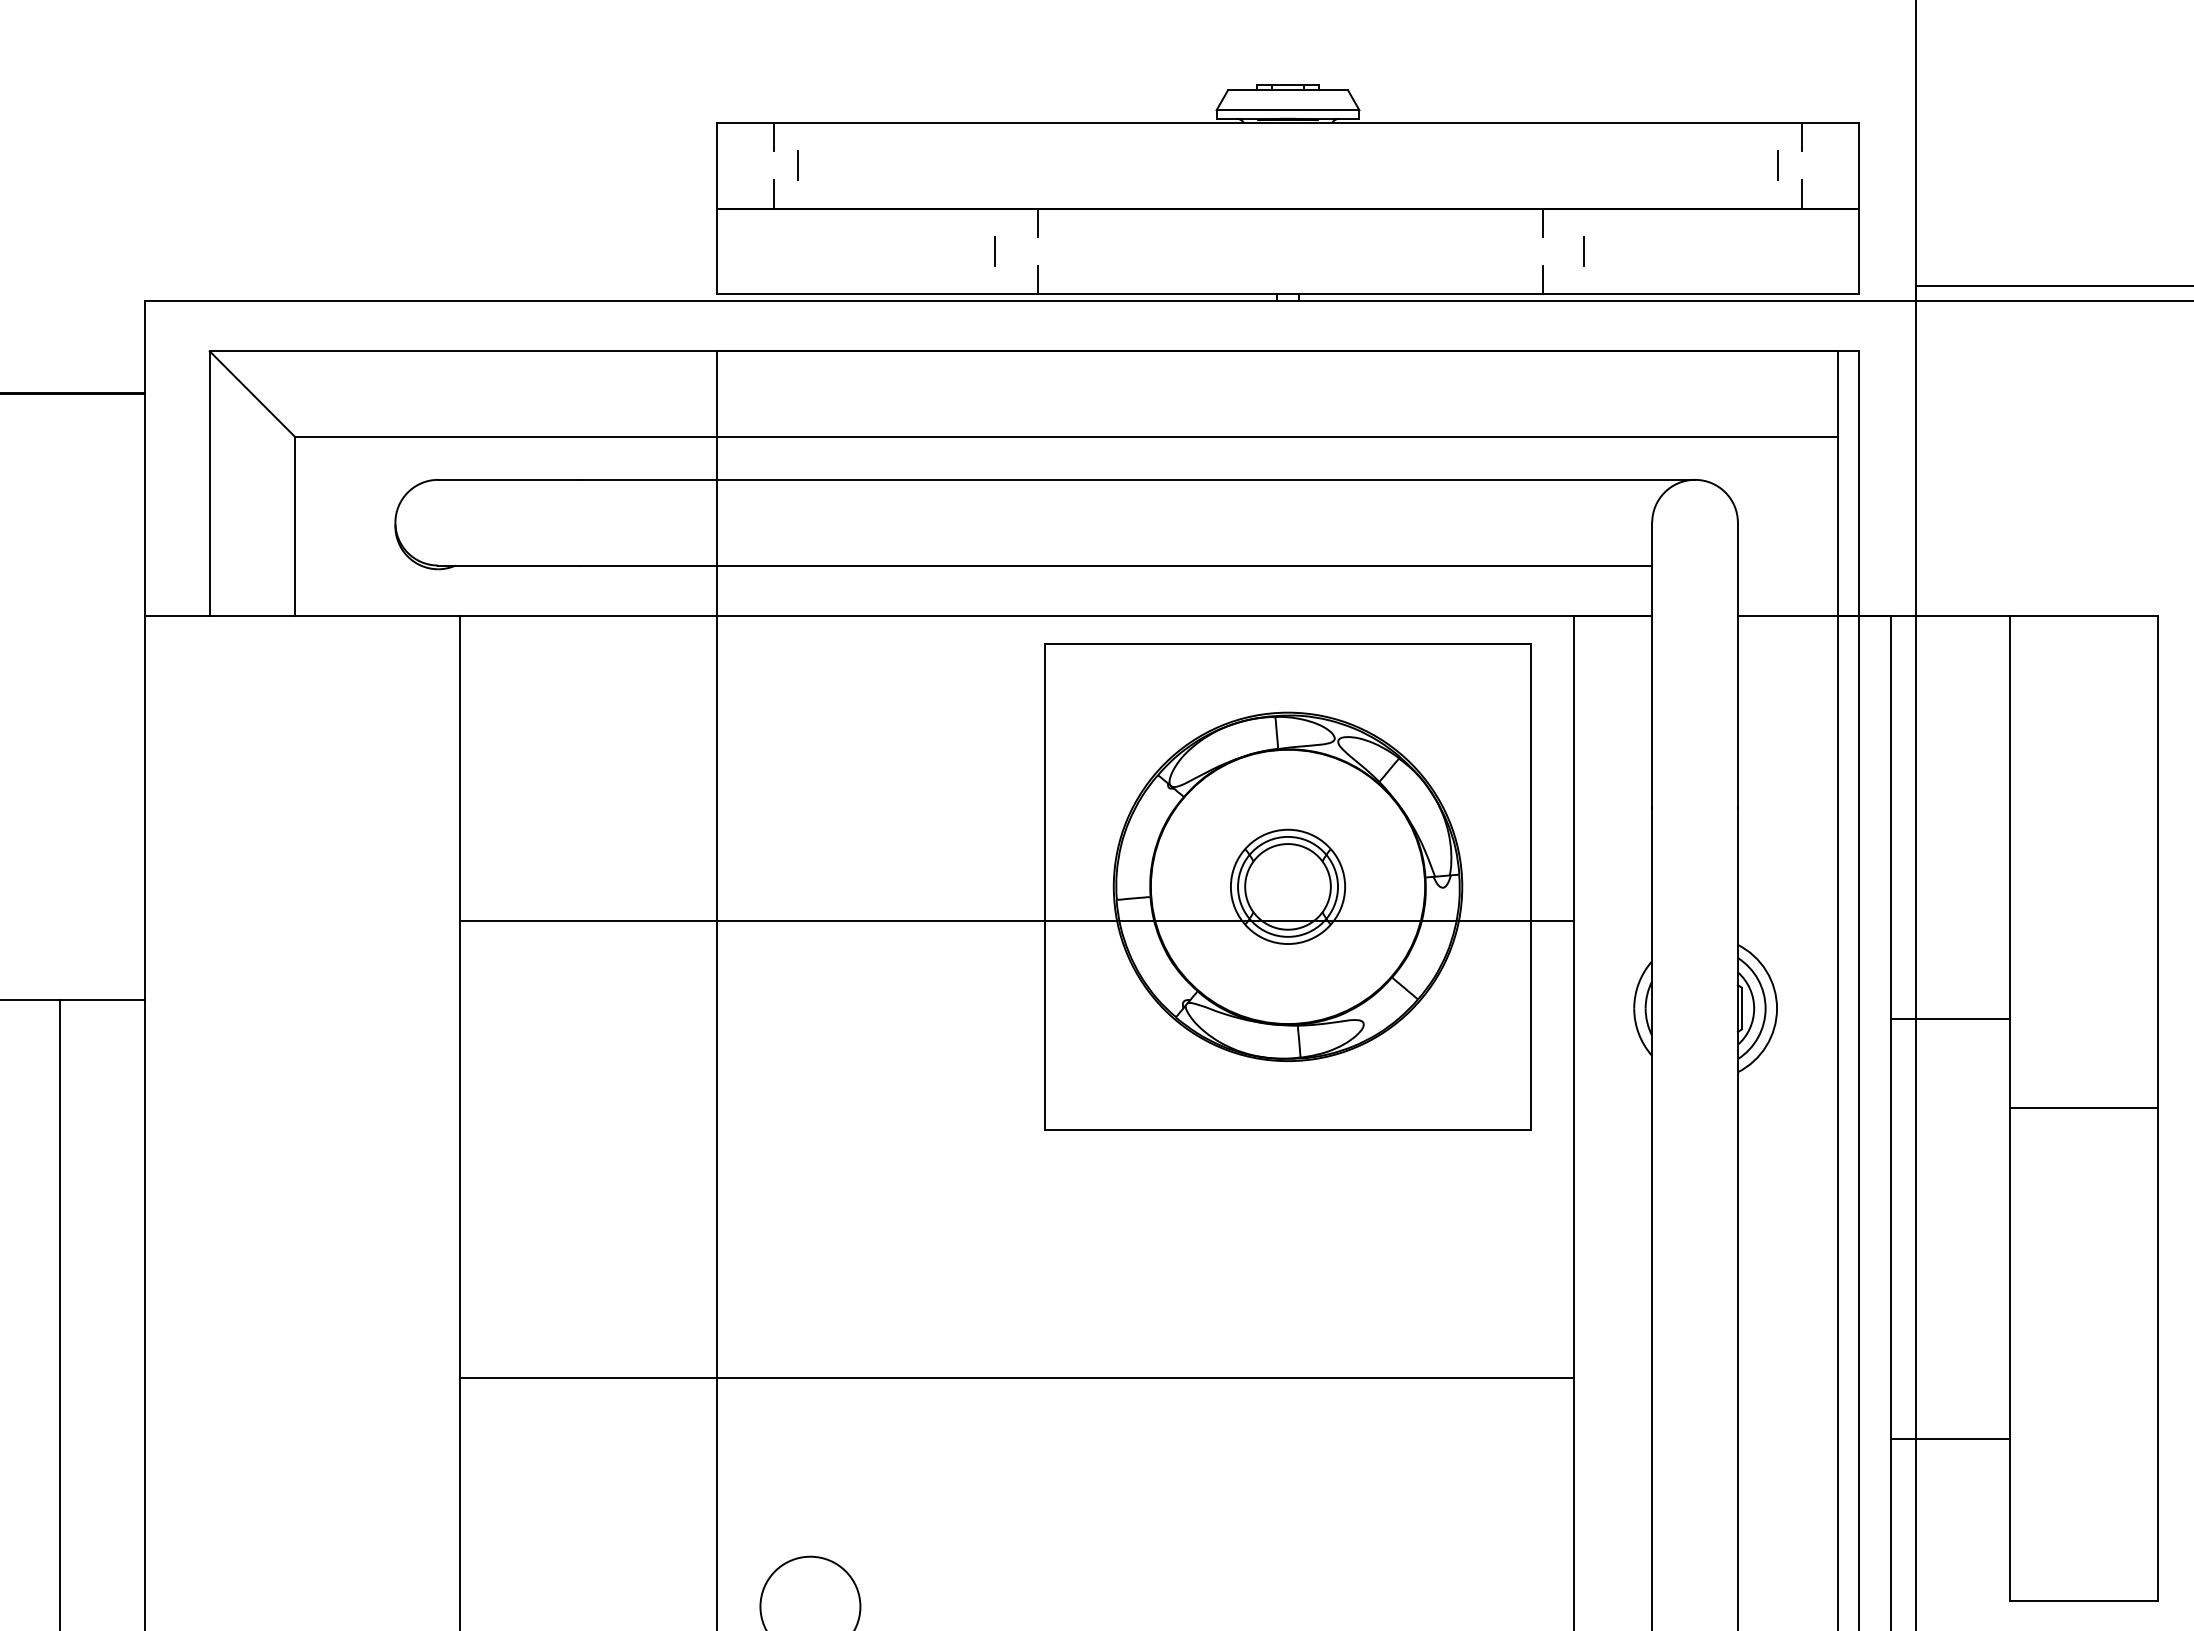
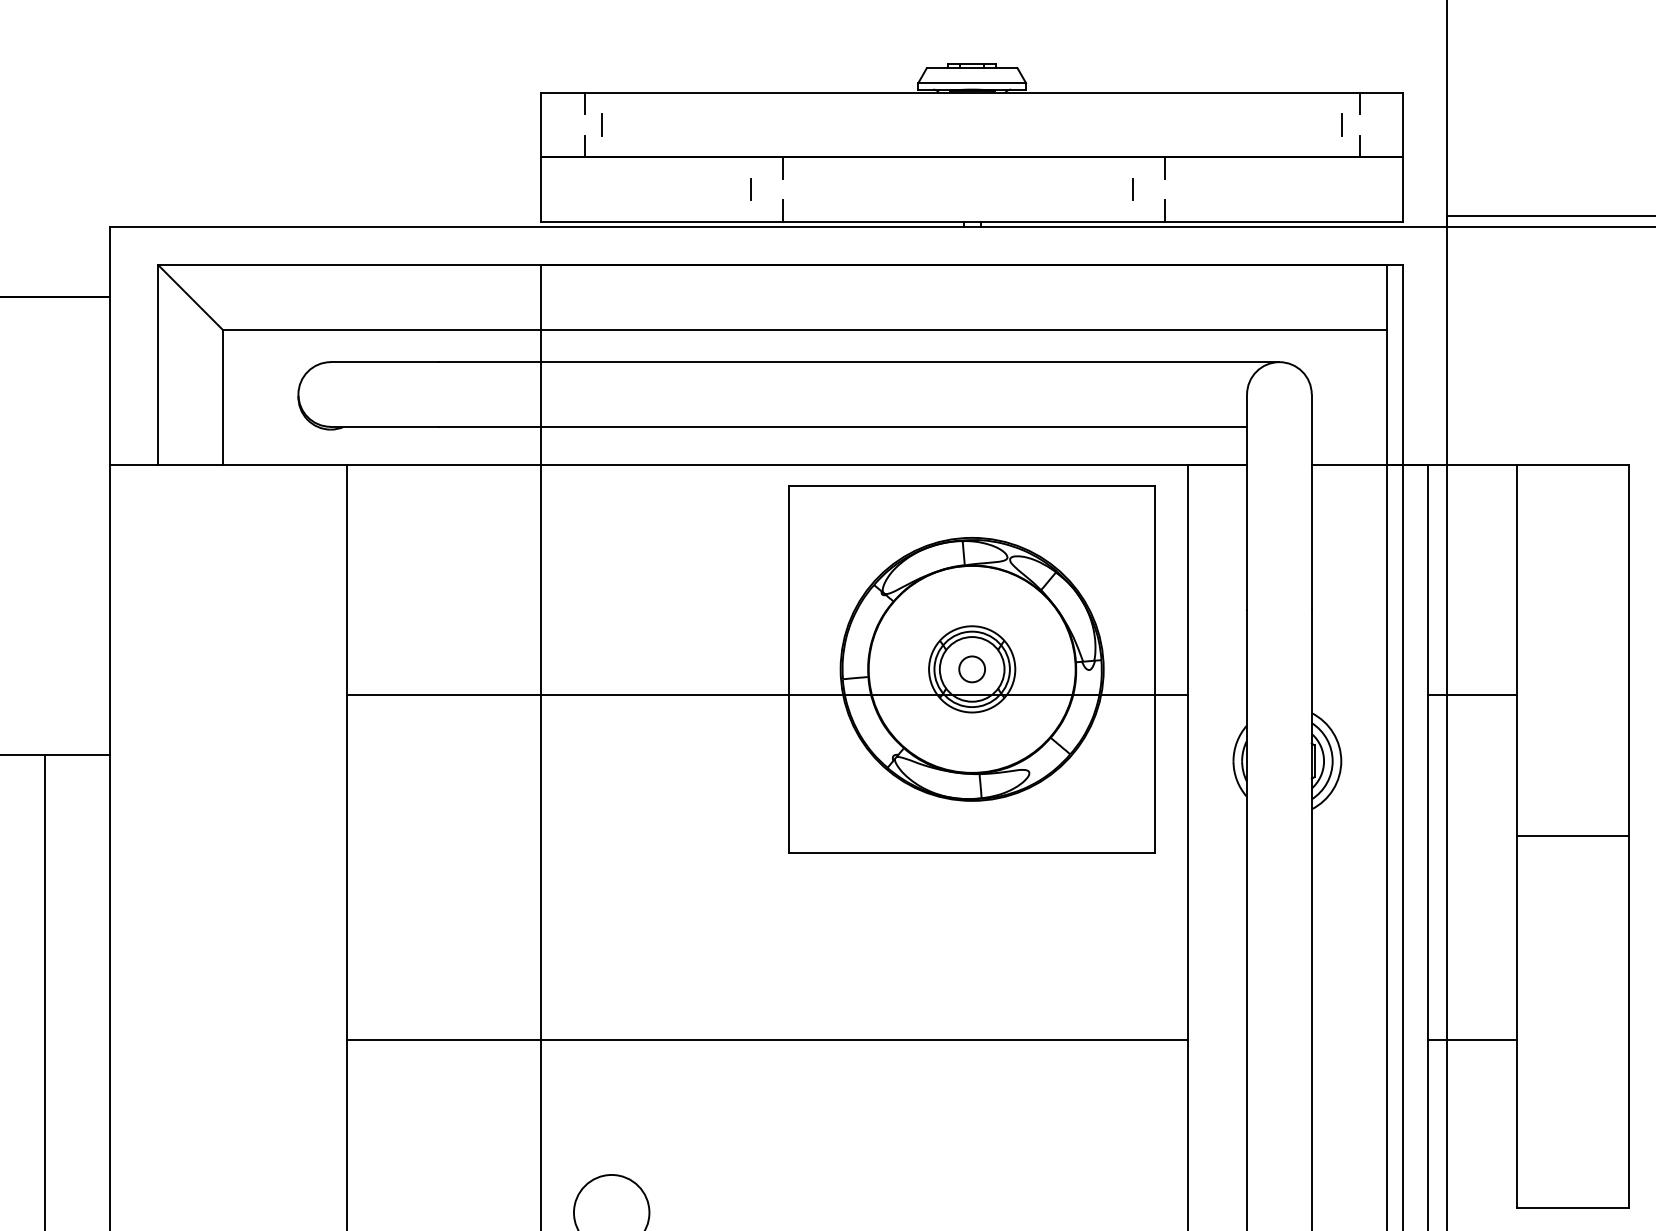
line: (1583, 251) -> (1132, 189), moved
circle: (1287, 886) -> (971, 669), added
line: (1950, 1019) -> (1472, 695), moved
line: (1950, 1439) -> (1472, 1040), moved

